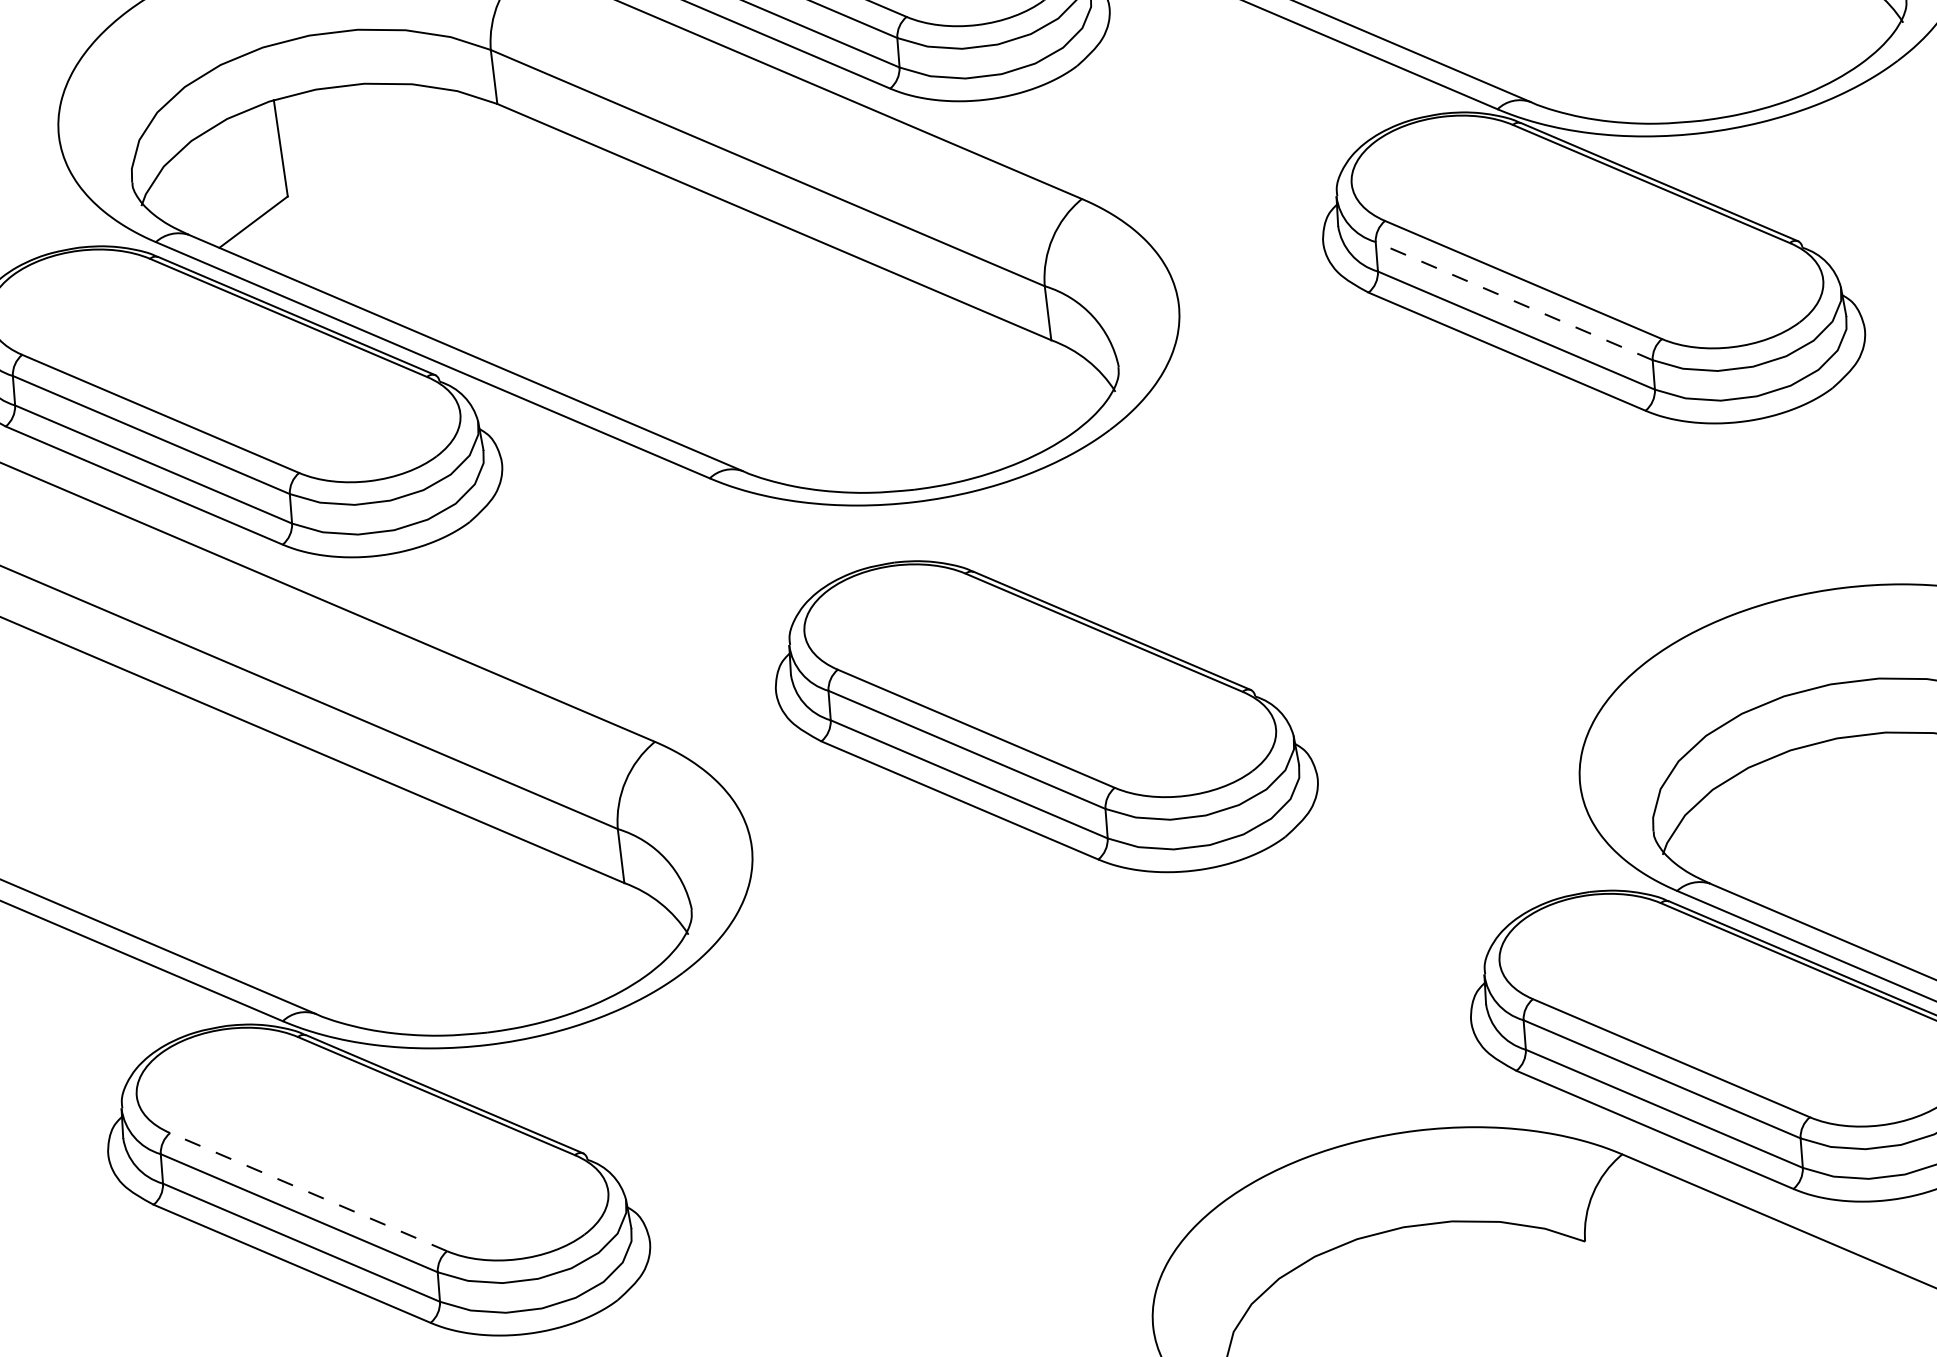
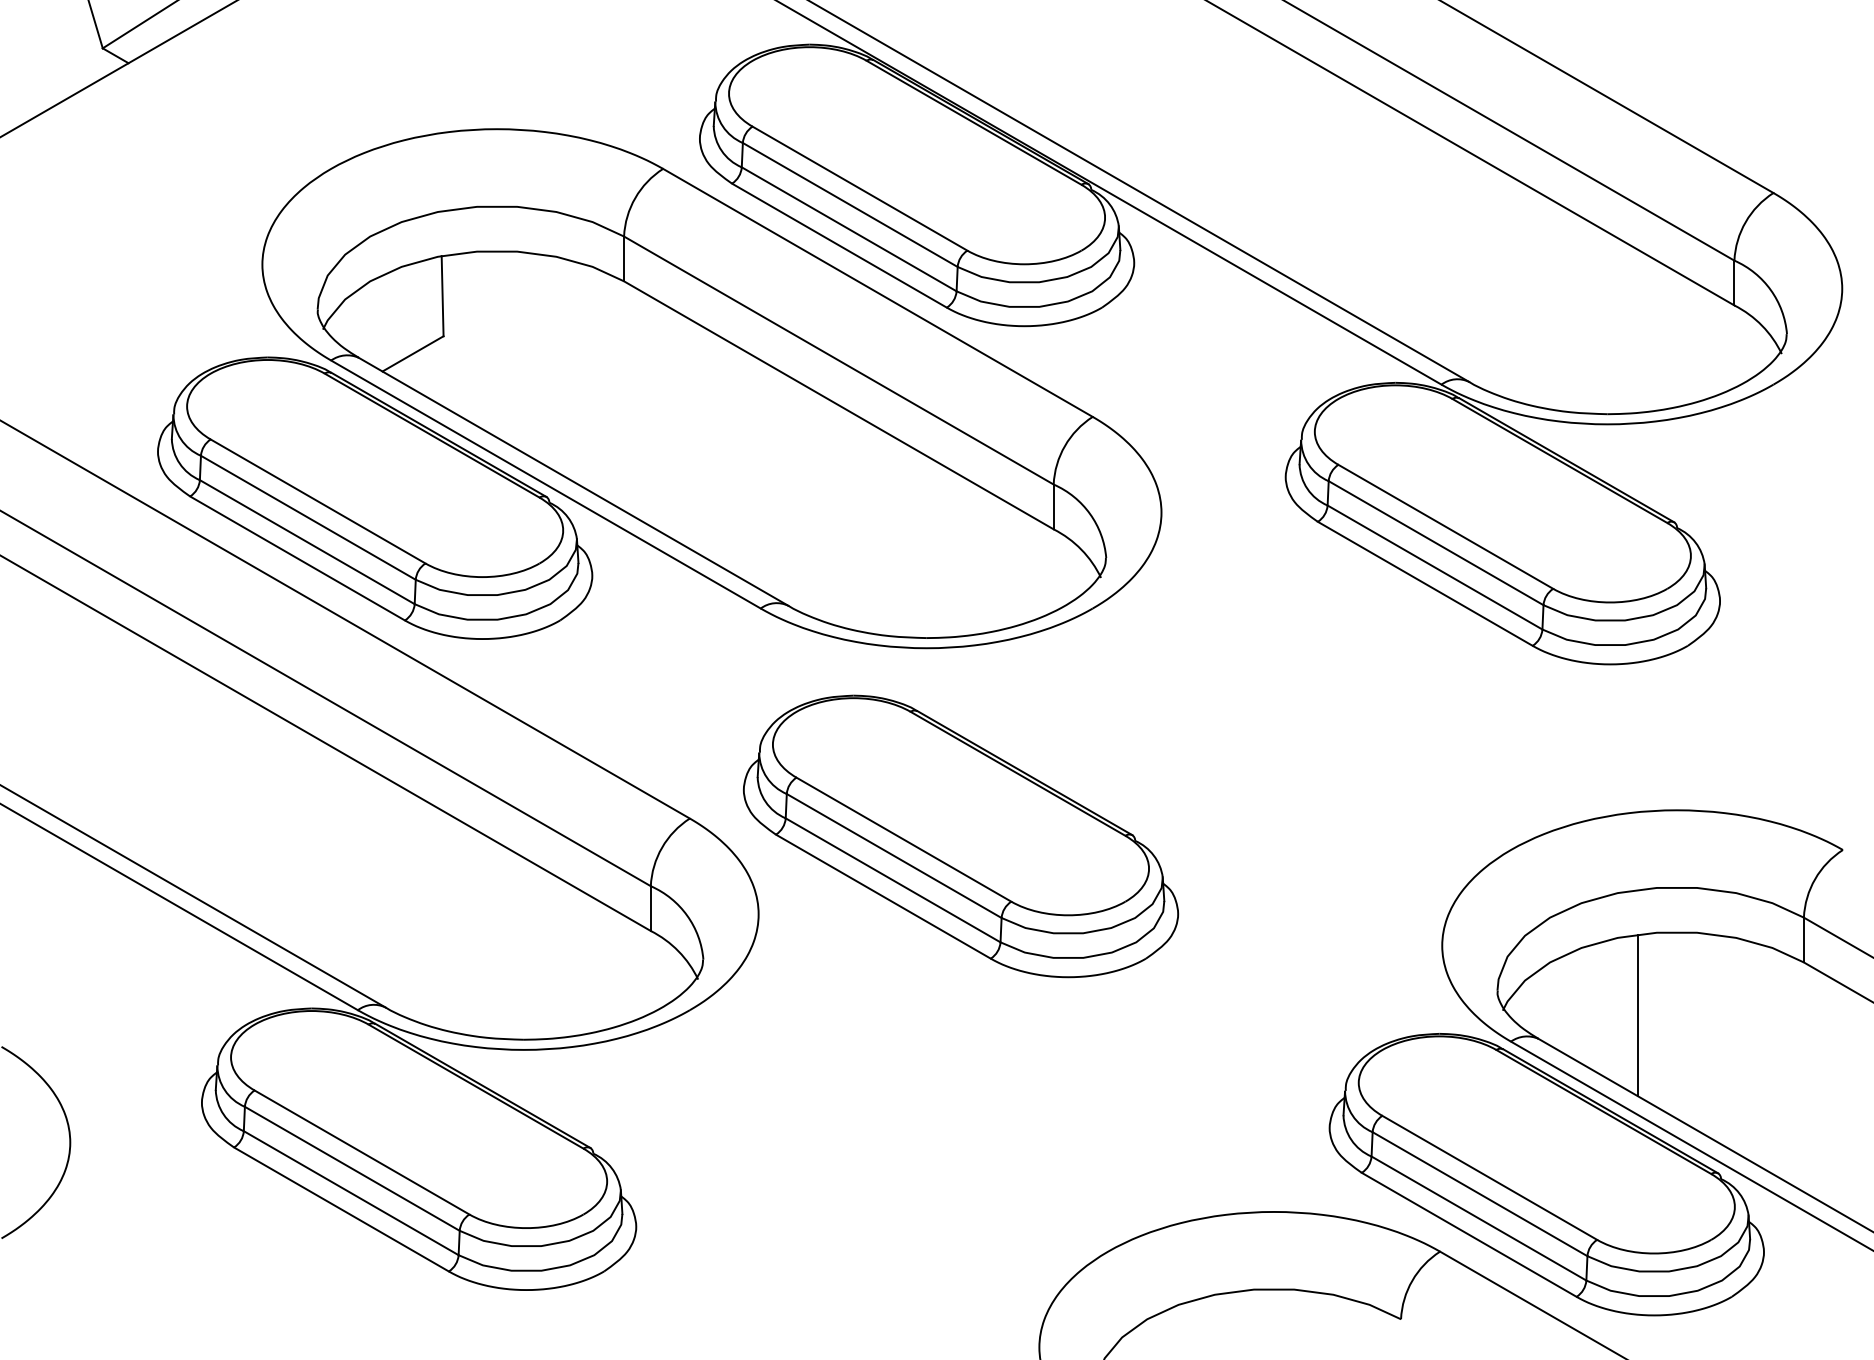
line: (1513, 300) -> (1435, 542), dashed -> solid
part: (1045, 716) -> (961, 836), moved
line: (1827, 840) -> (1638, 1015), added
line: (307, 1192) -> (361, 1152), dashed -> solid

